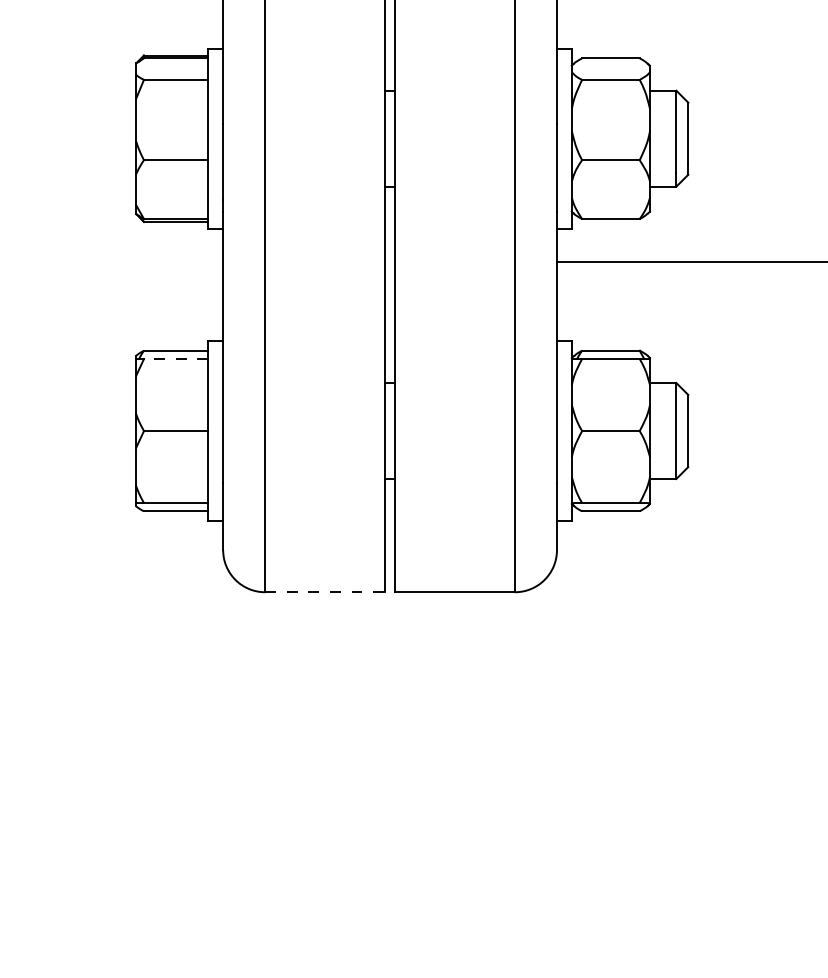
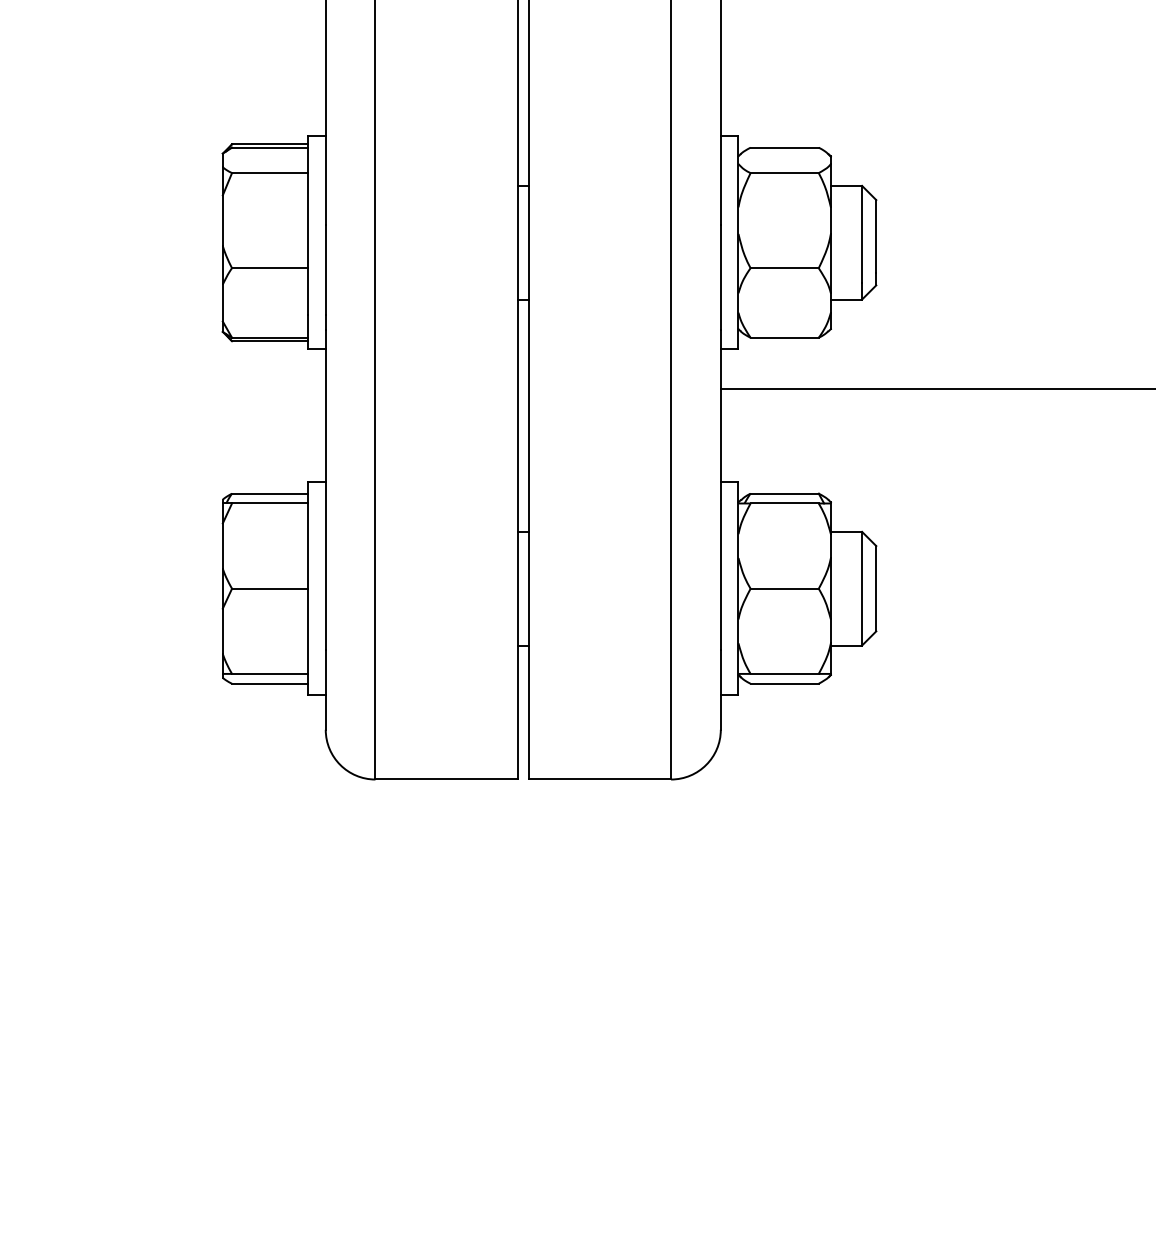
line: (175, 359) -> (269, 503), dashed -> solid
line: (326, 592) -> (447, 779), dashed -> solid

